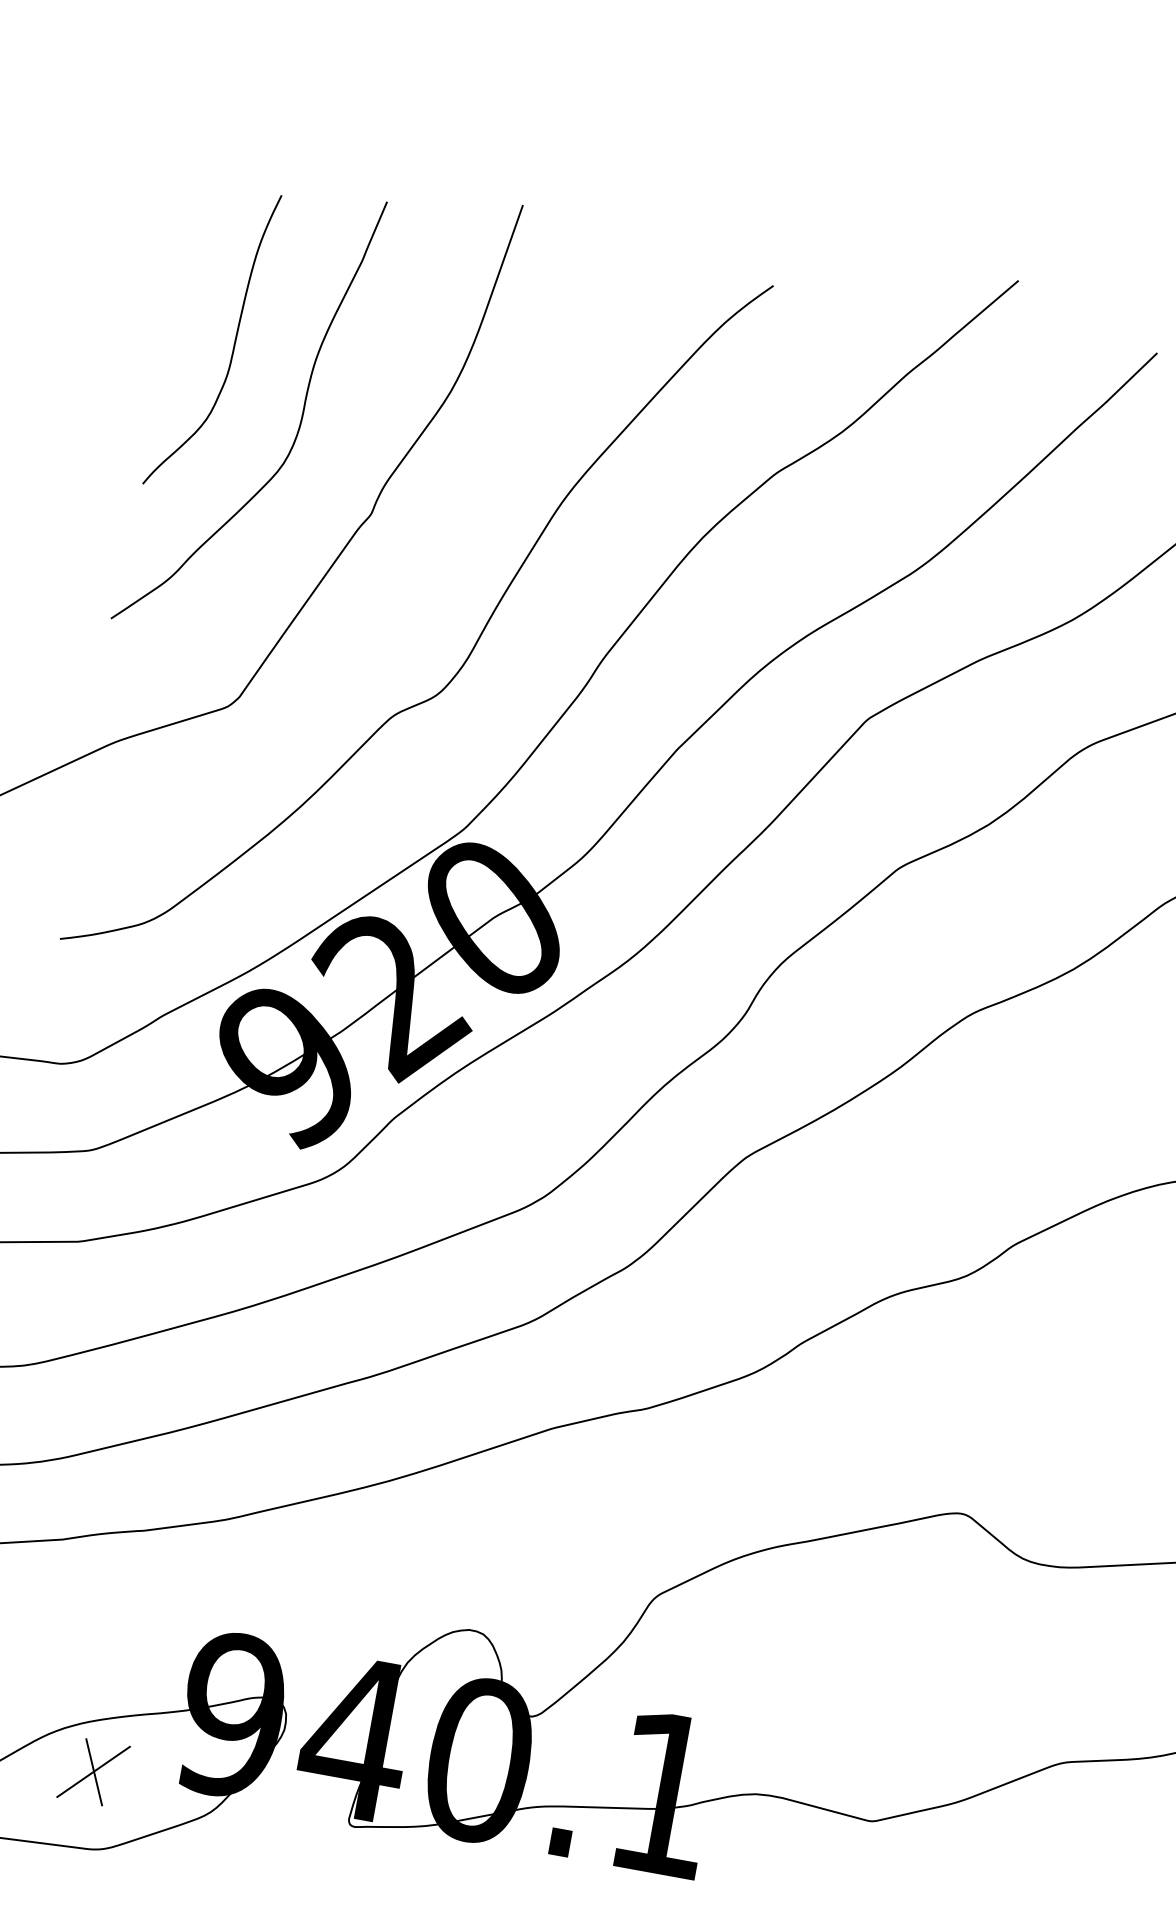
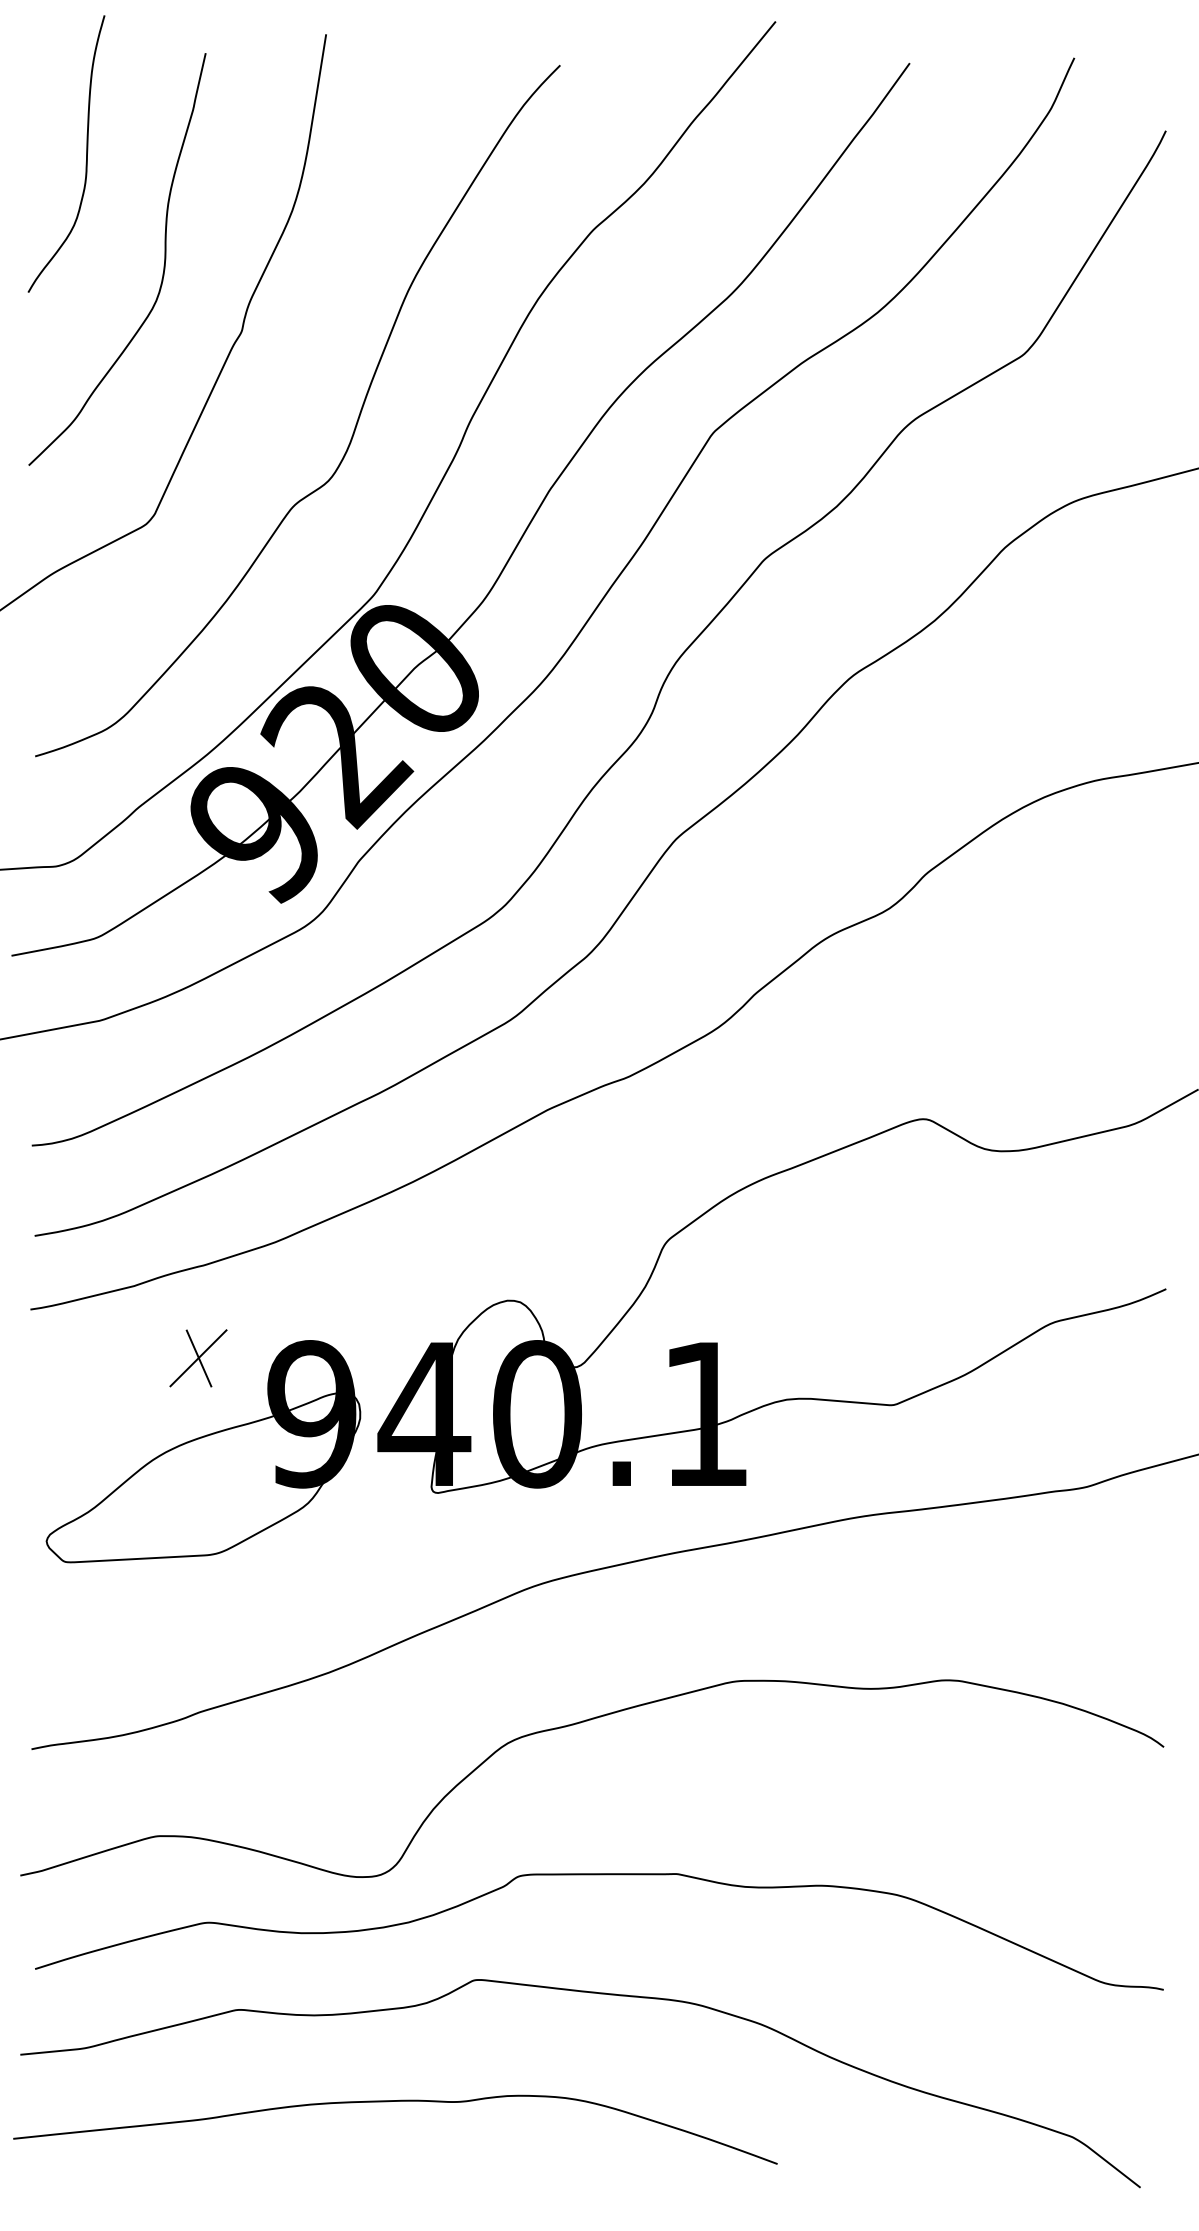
curve: (234, 343) -> (86, 153), moved
part: (93, 1772) -> (198, 1358), moved

